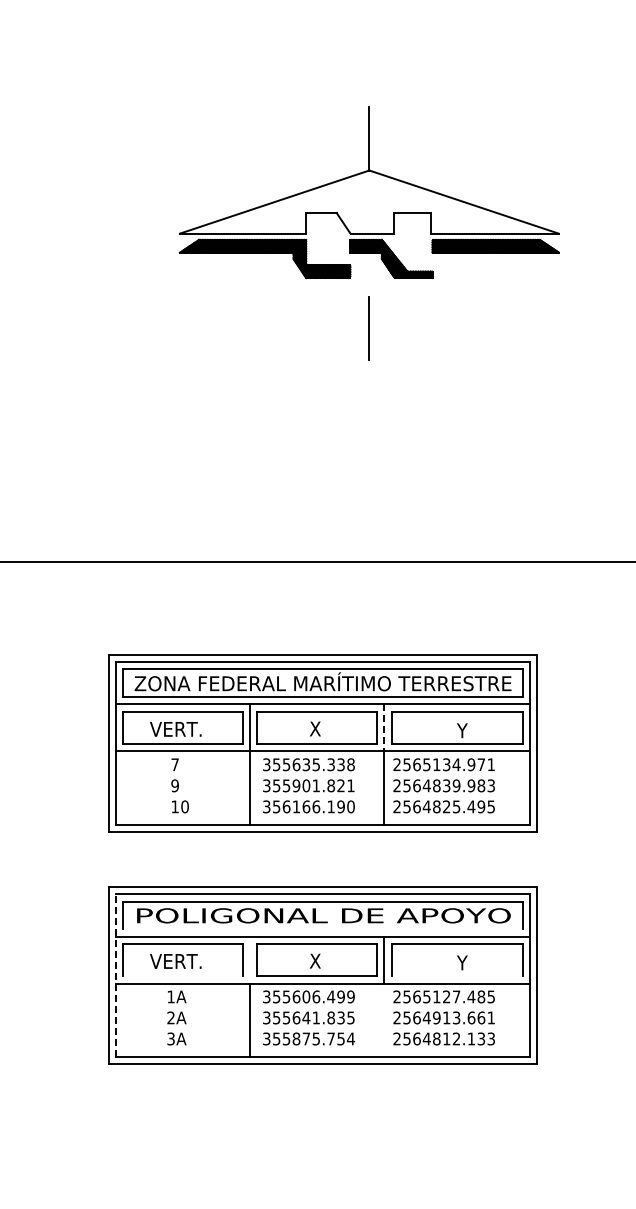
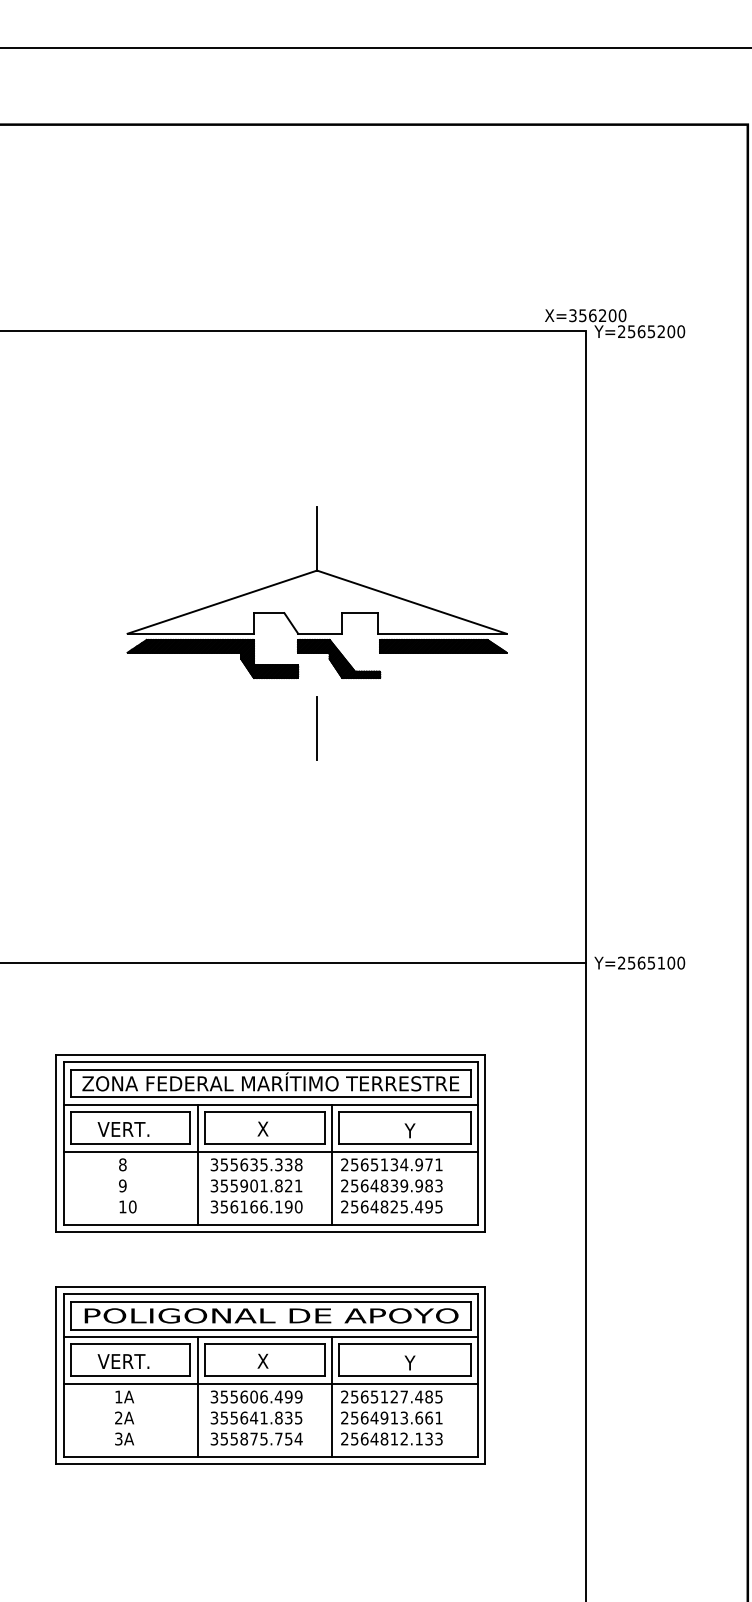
line: (384, 728) -> (332, 1128), dashed -> solid
text: (174, 764) -> (122, 1164), 7 -> 8
line: (322, 929) -> (270, 1329), added
line: (249, 959) -> (197, 1359), added
line: (115, 975) -> (63, 1375), dashed -> solid
line: (182, 976) -> (130, 1376), added
line: (456, 976) -> (404, 1376), added
line: (384, 1019) -> (332, 1419), added

